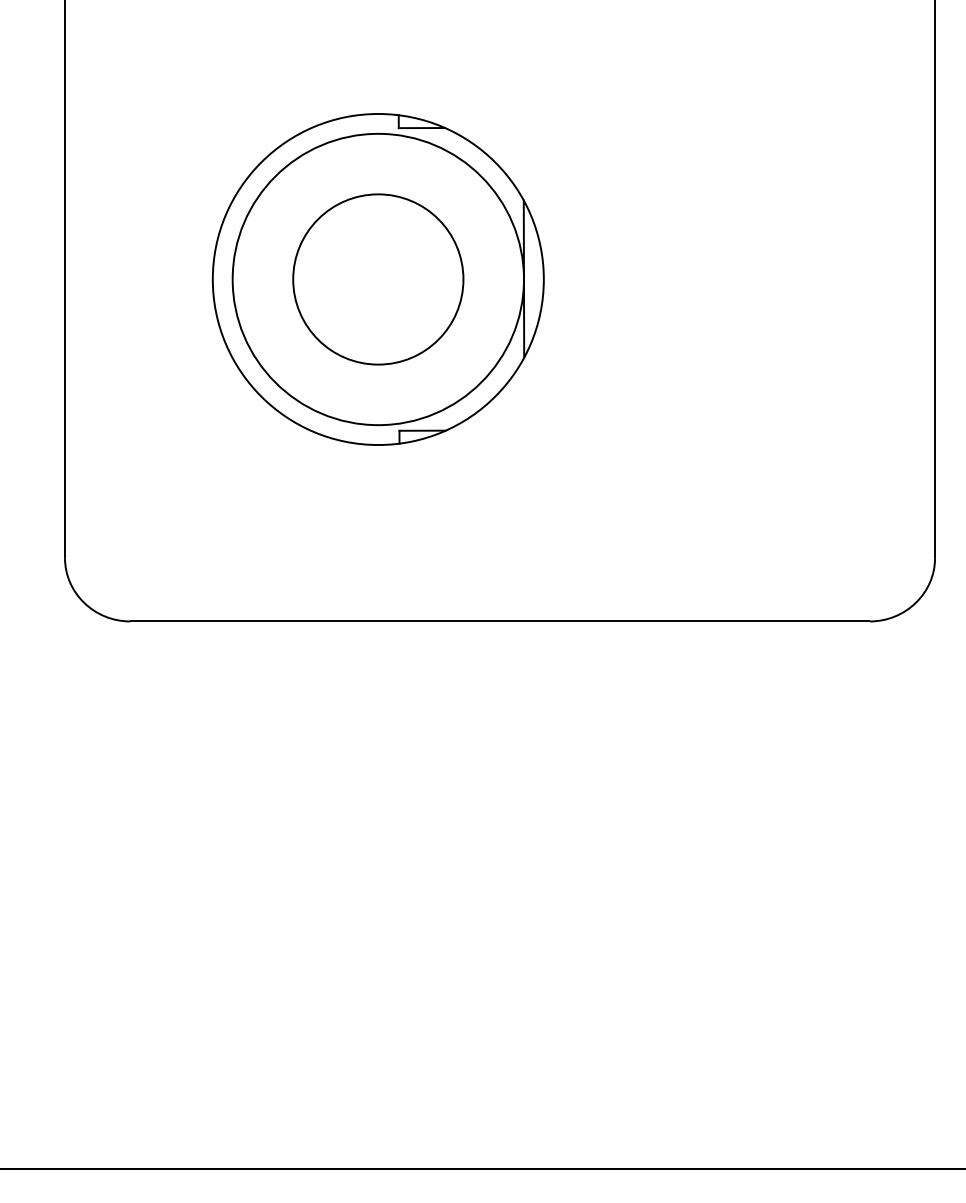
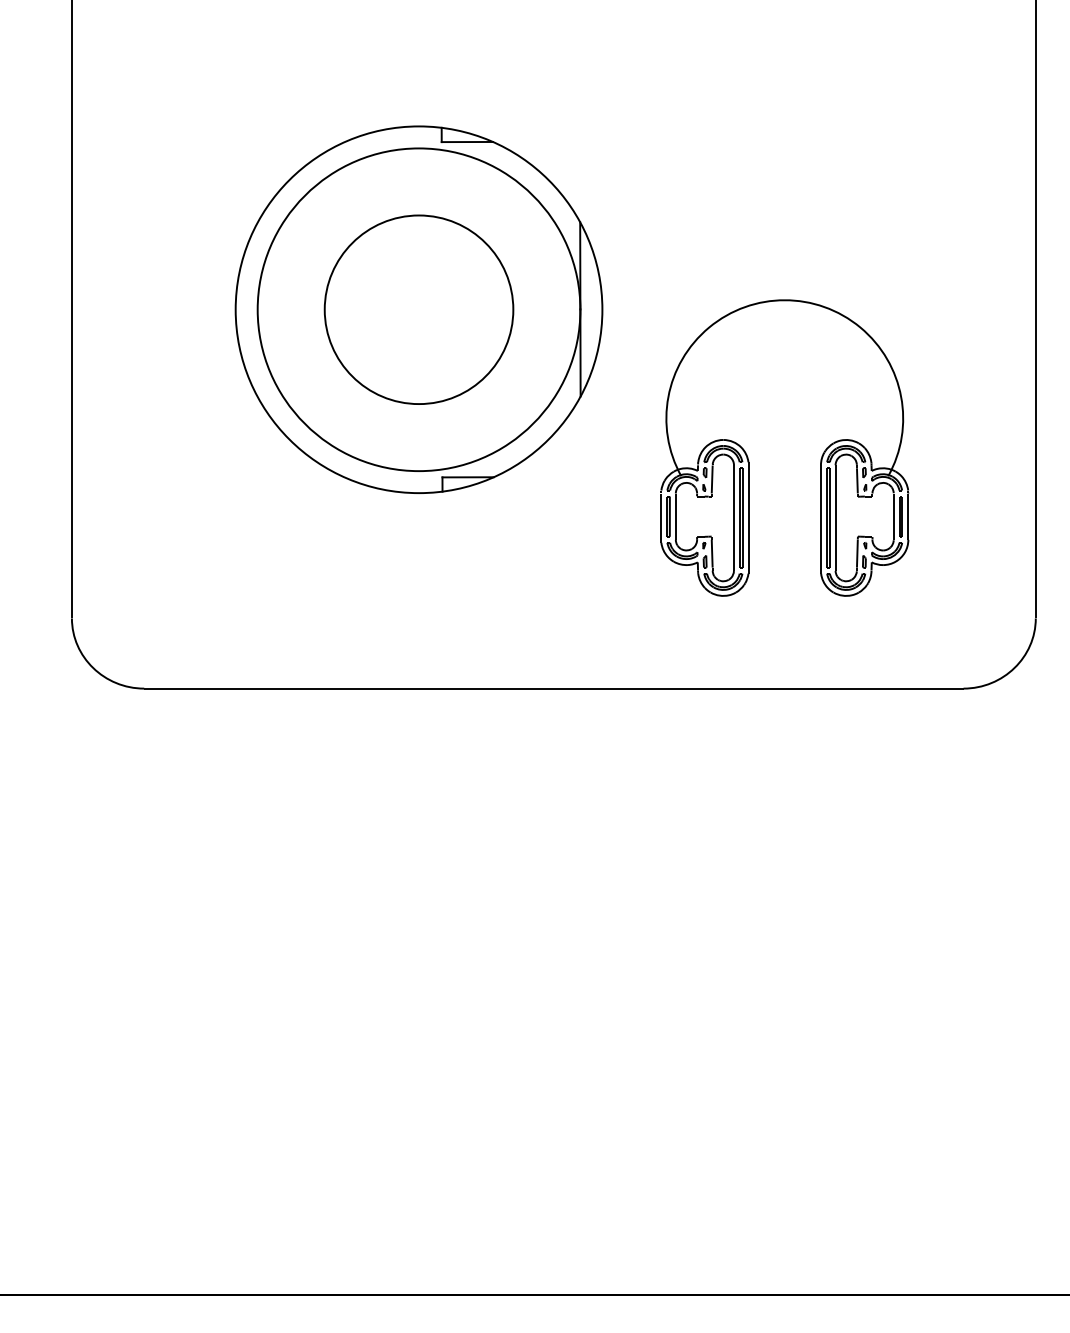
part: (676, 414) -> (749, 459), added

